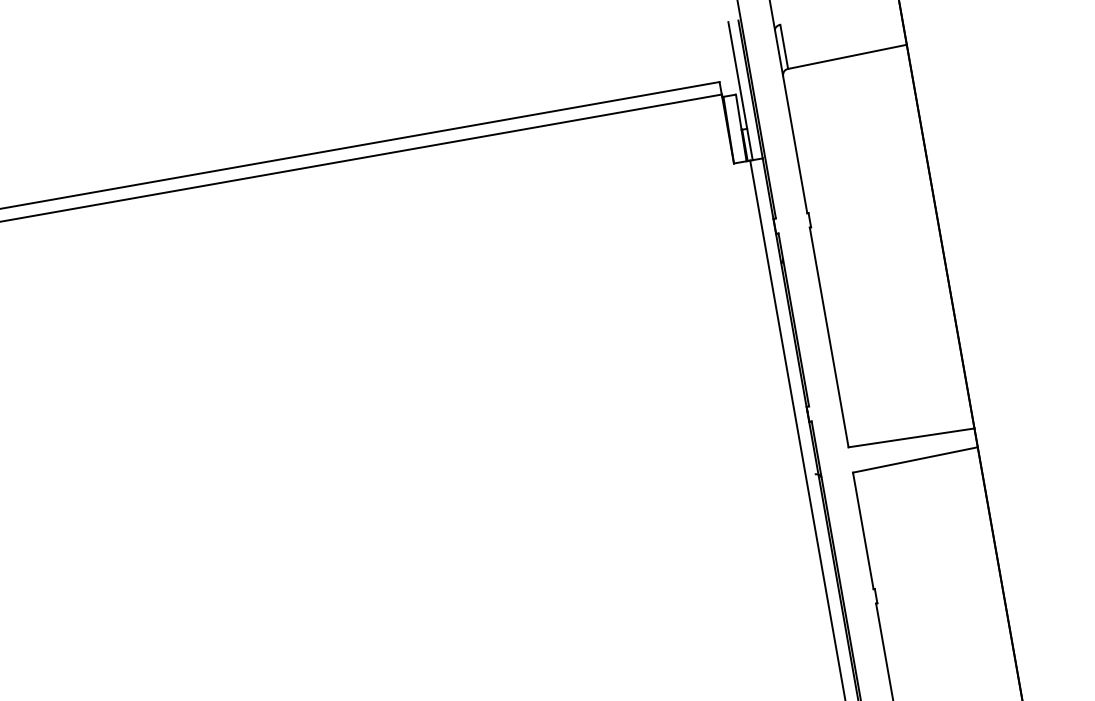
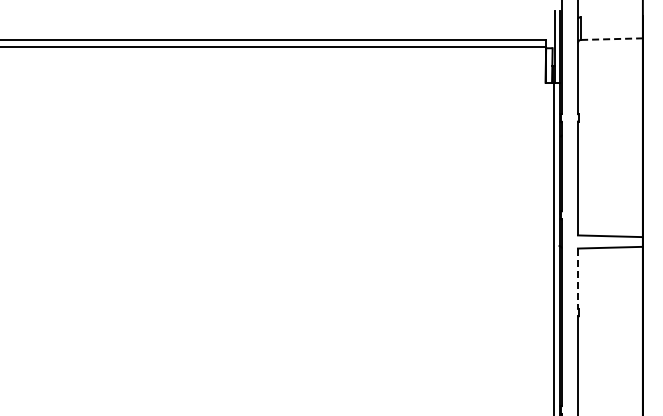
line: (848, 57) -> (612, 39), solid -> dashed
line: (862, 532) -> (577, 279), solid -> dashed

